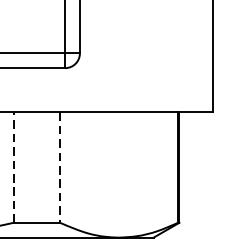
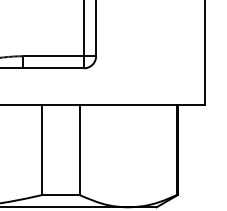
line: (13, 167) -> (41, 149), dashed -> solid
line: (59, 168) -> (79, 150), dashed -> solid

